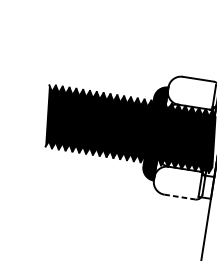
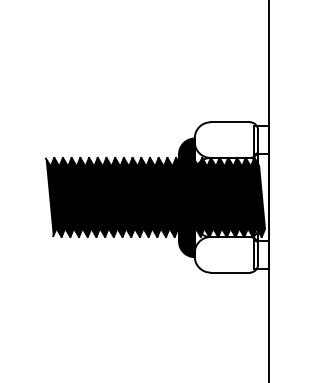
line: (180, 197) -> (230, 272), dashed -> solid

